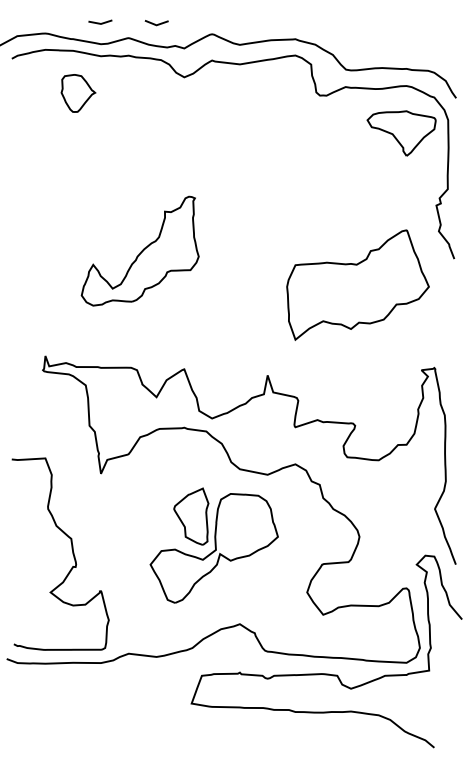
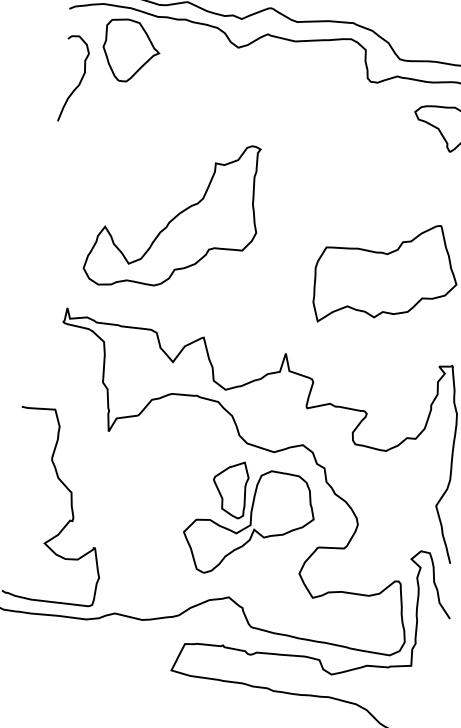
part: (78, 93) -> (131, 51), size x1.67
curve: (30, 129) -> (79, 81), added
part: (139, 250) -> (173, 214), size x1.43
part: (213, 545) -> (248, 520), moved

